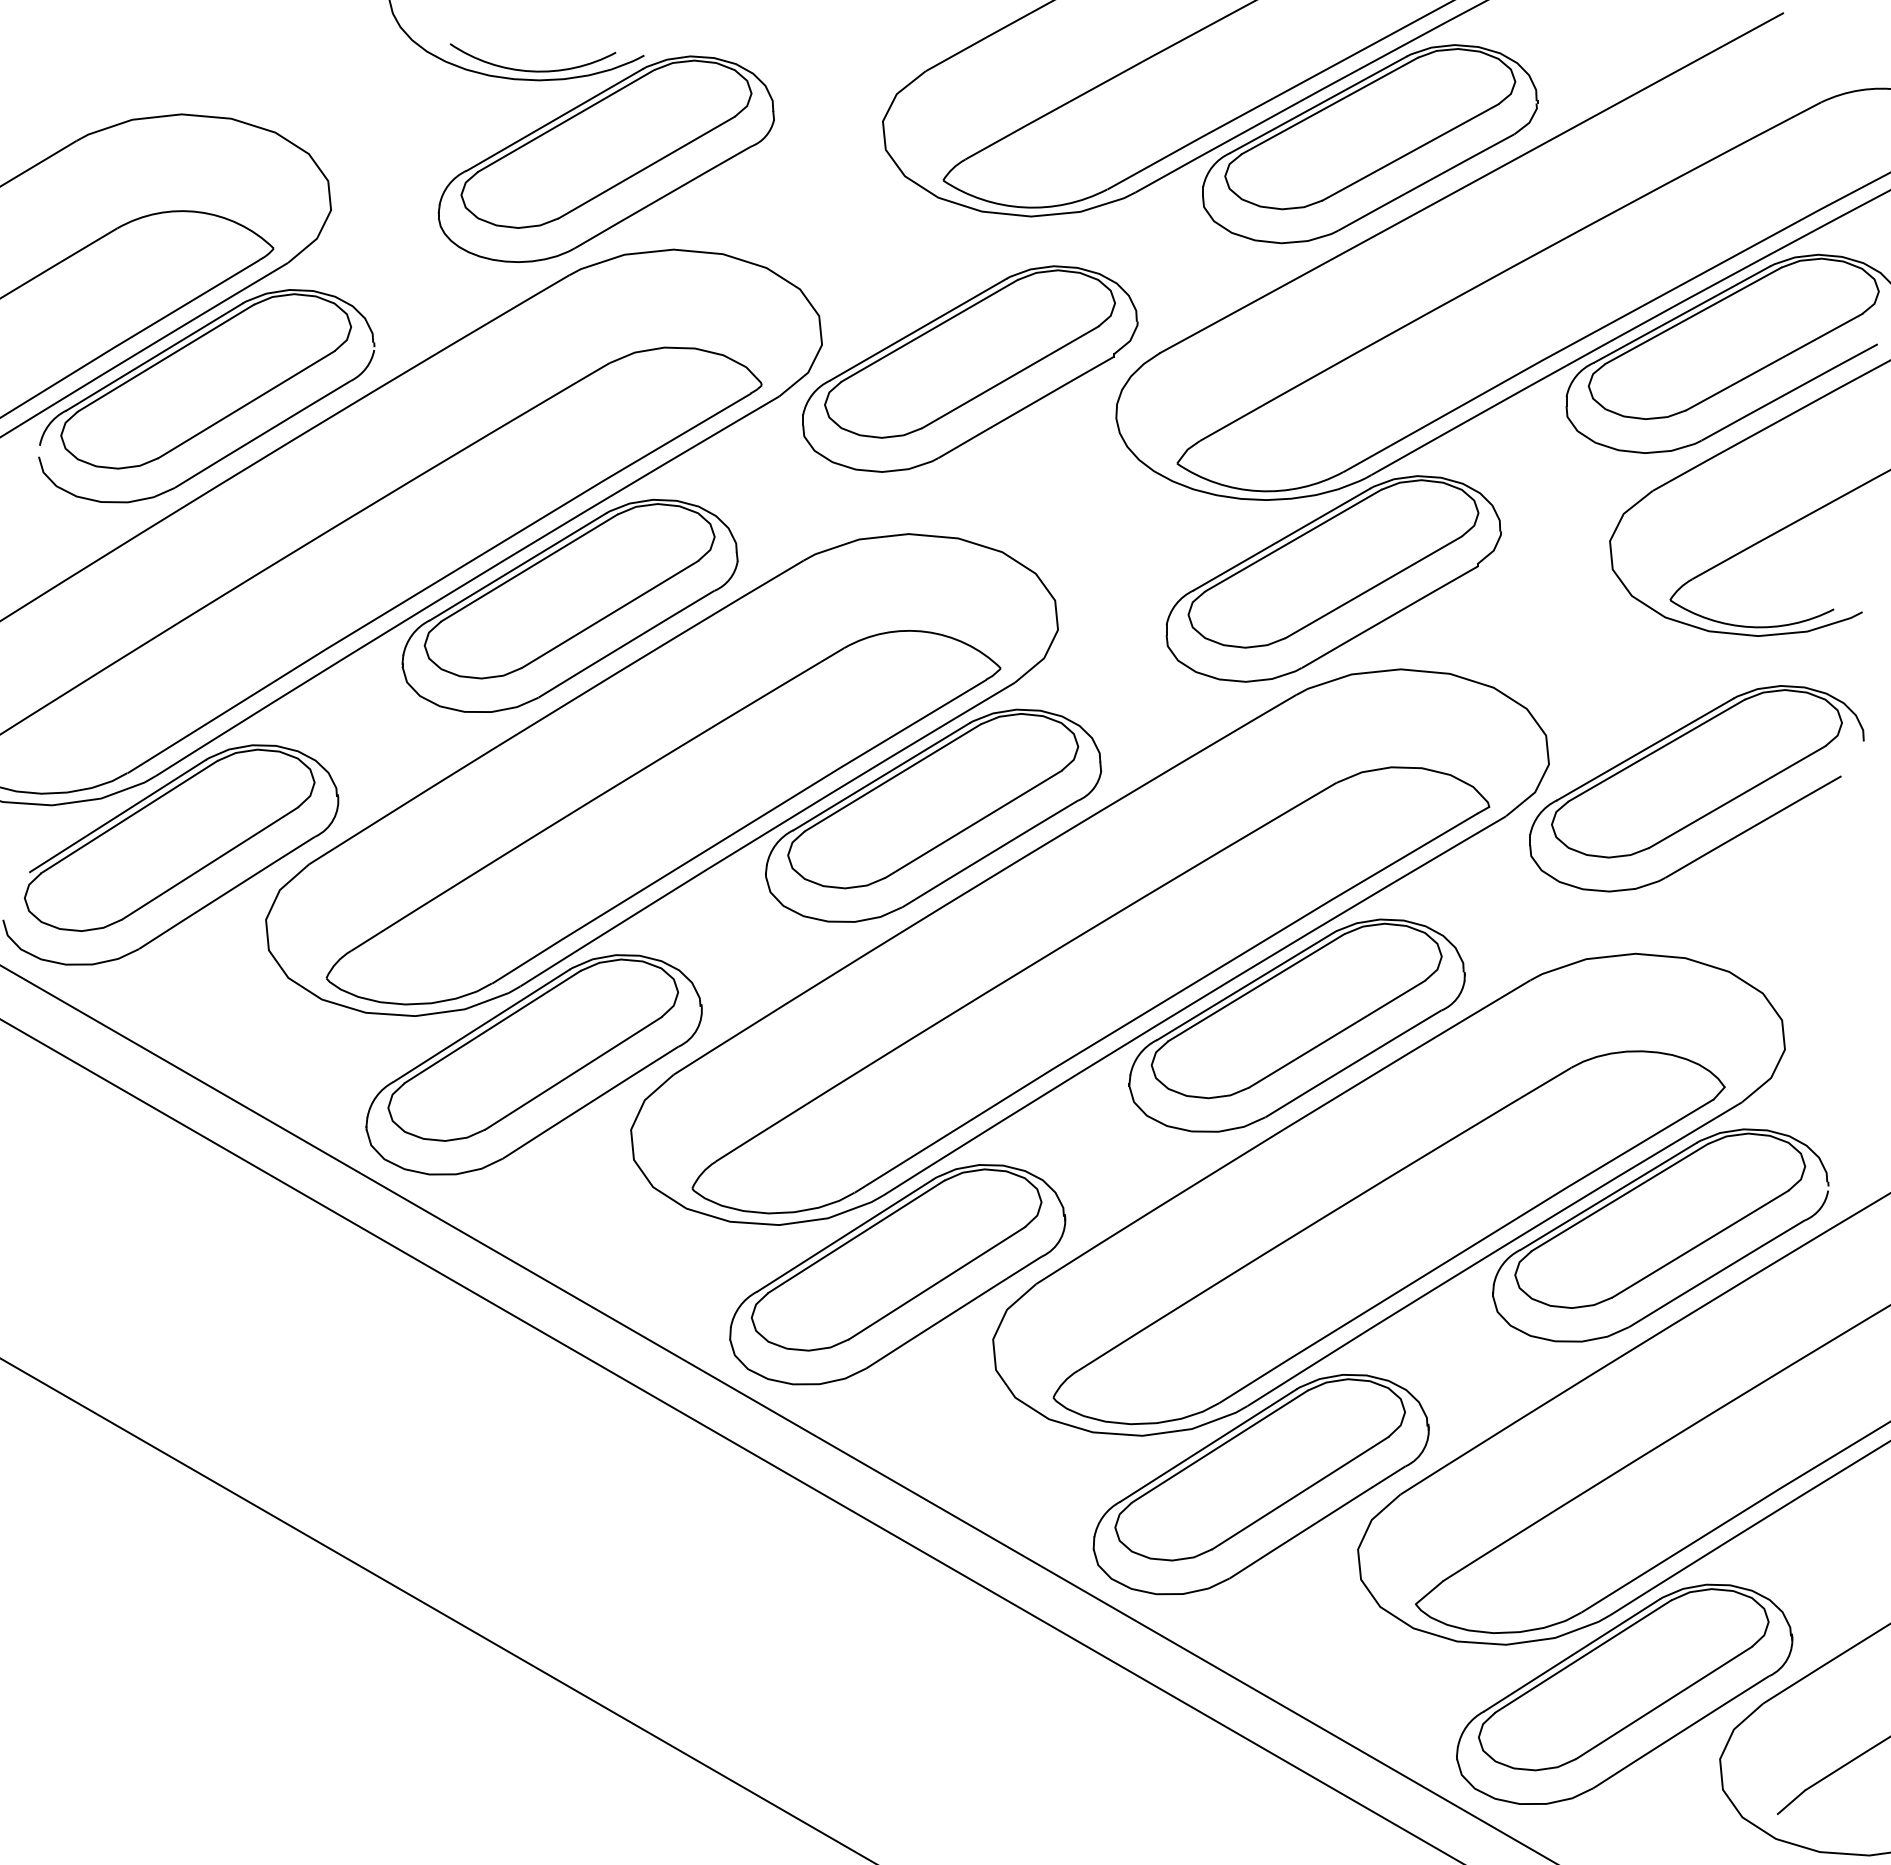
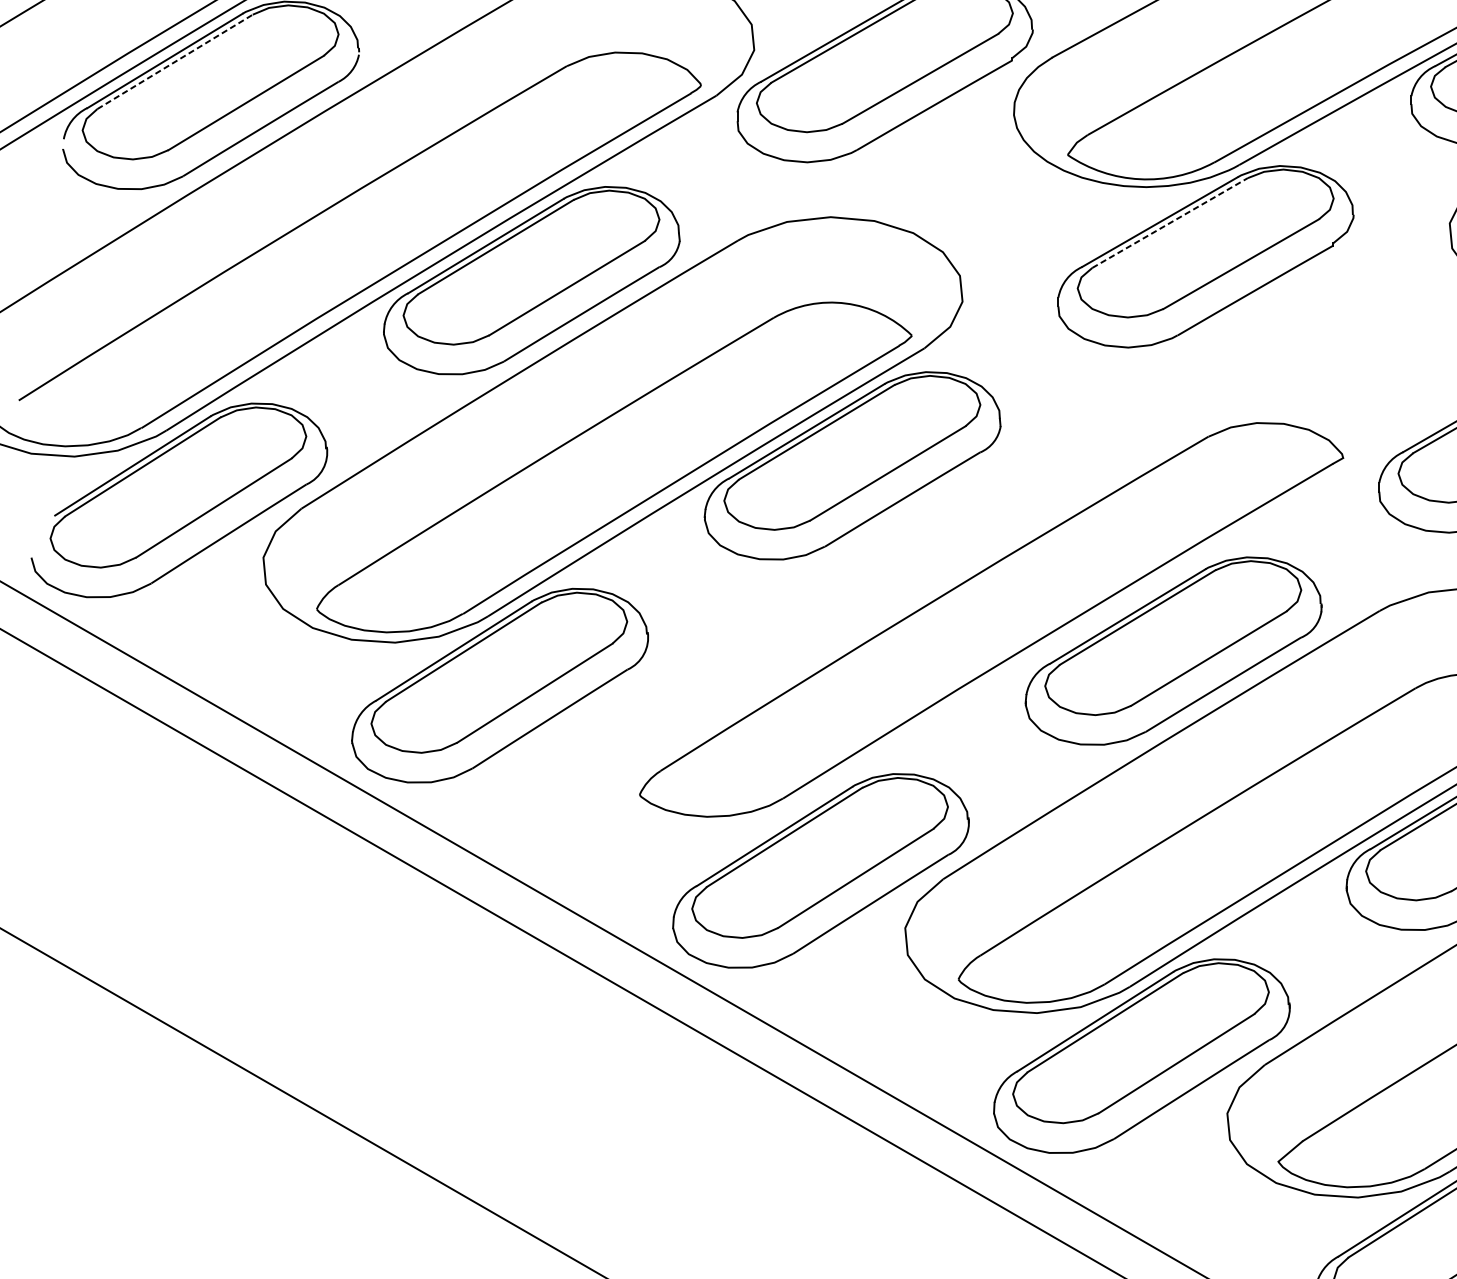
line: (165, 358) -> (174, 62), solid -> dashed
line: (1293, 540) -> (1170, 222), solid -> dashed
part: (1089, 946) -> (990, 581), removed

